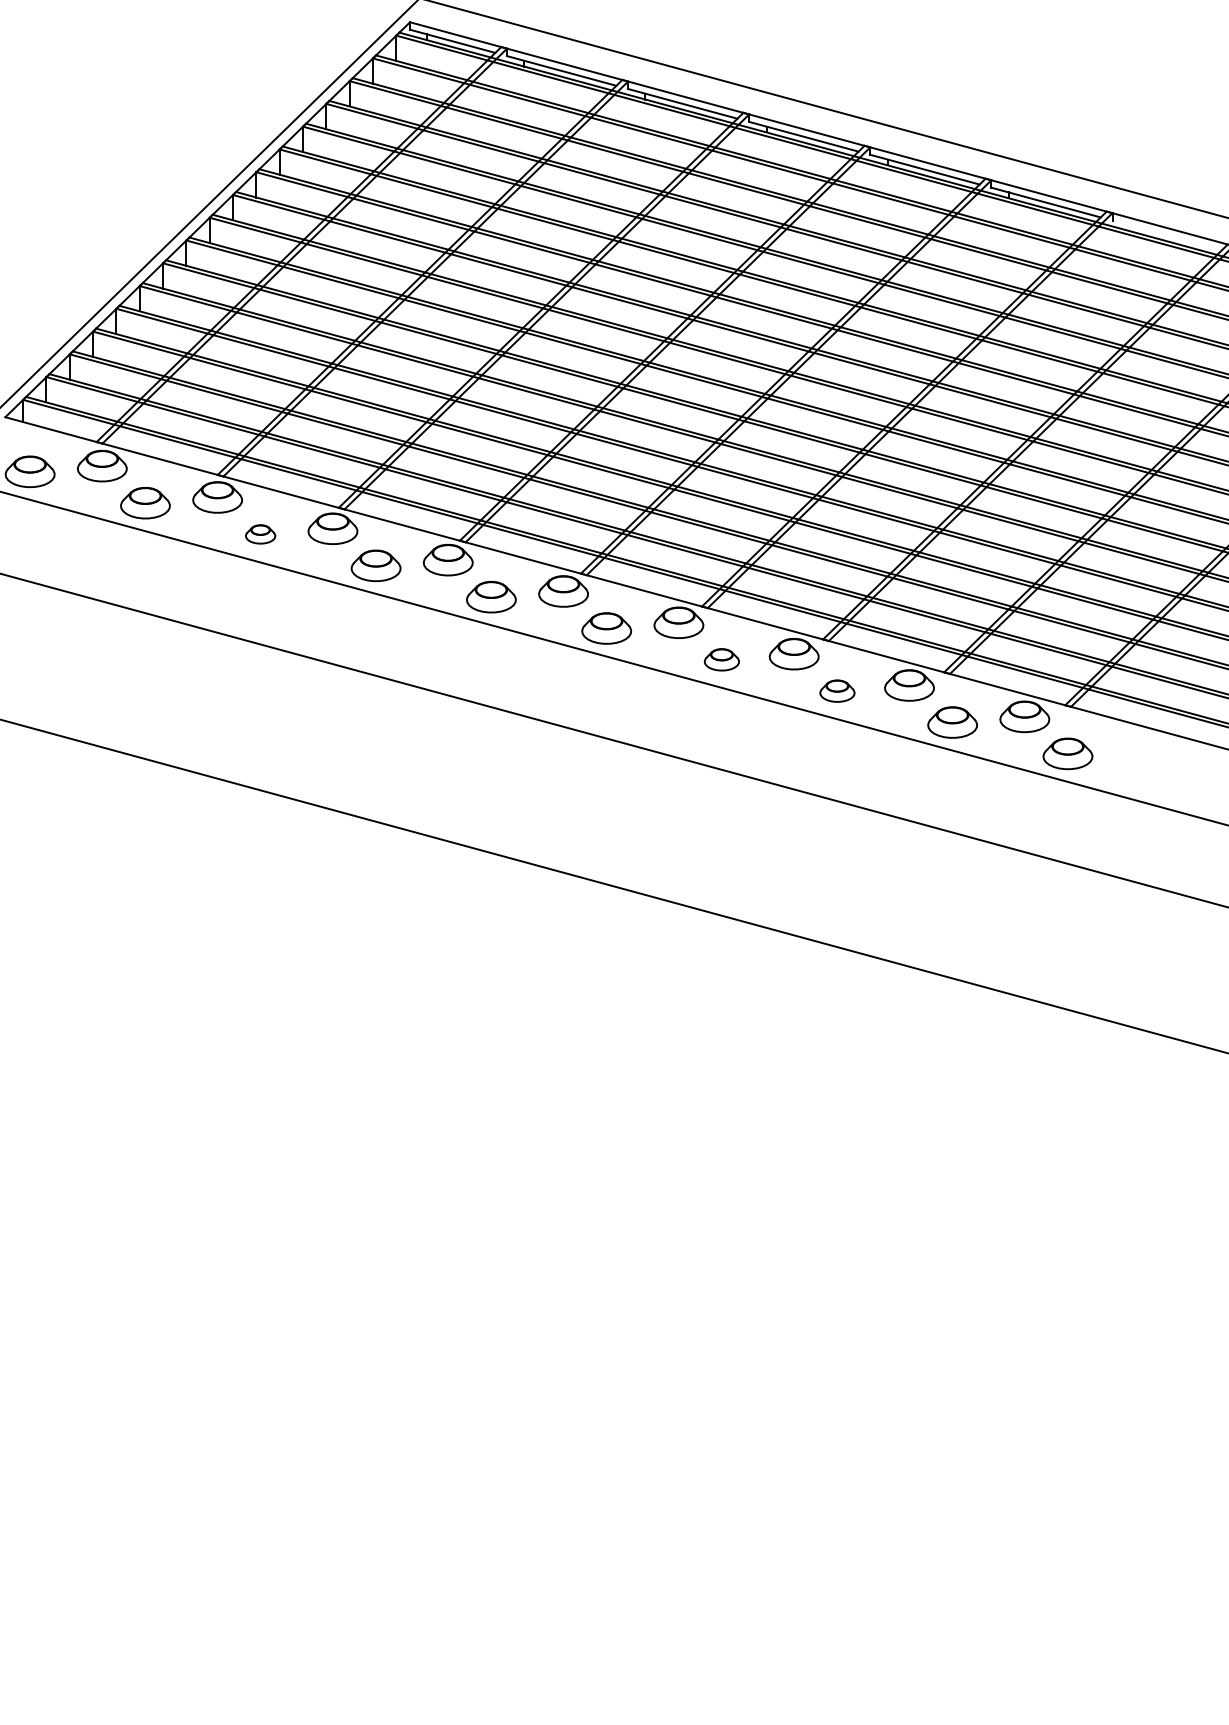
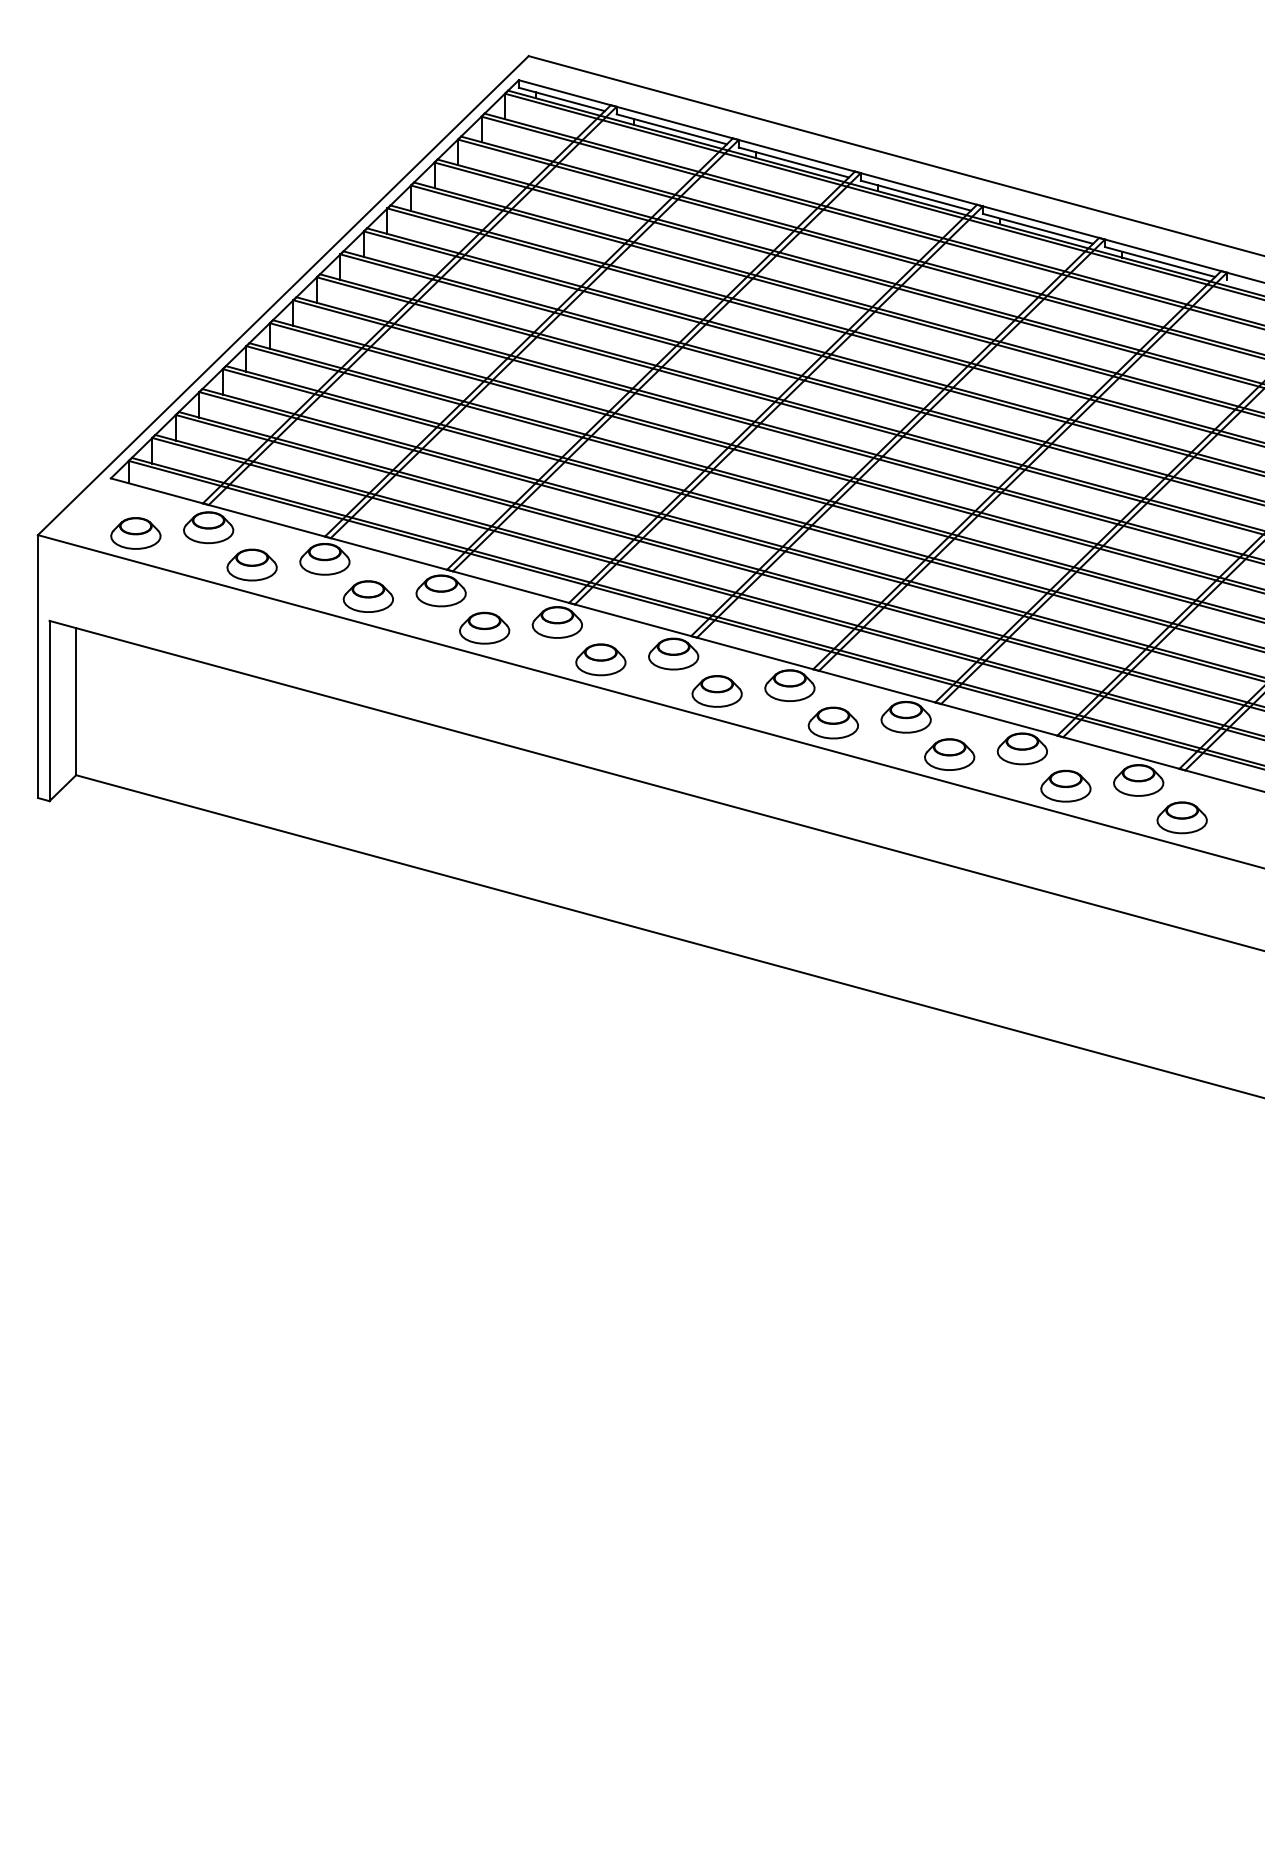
part: (259, 534) -> (367, 596), size x1.67
part: (721, 659) -> (832, 722), size x1.43
part: (837, 691) -> (949, 754), size x1.43

